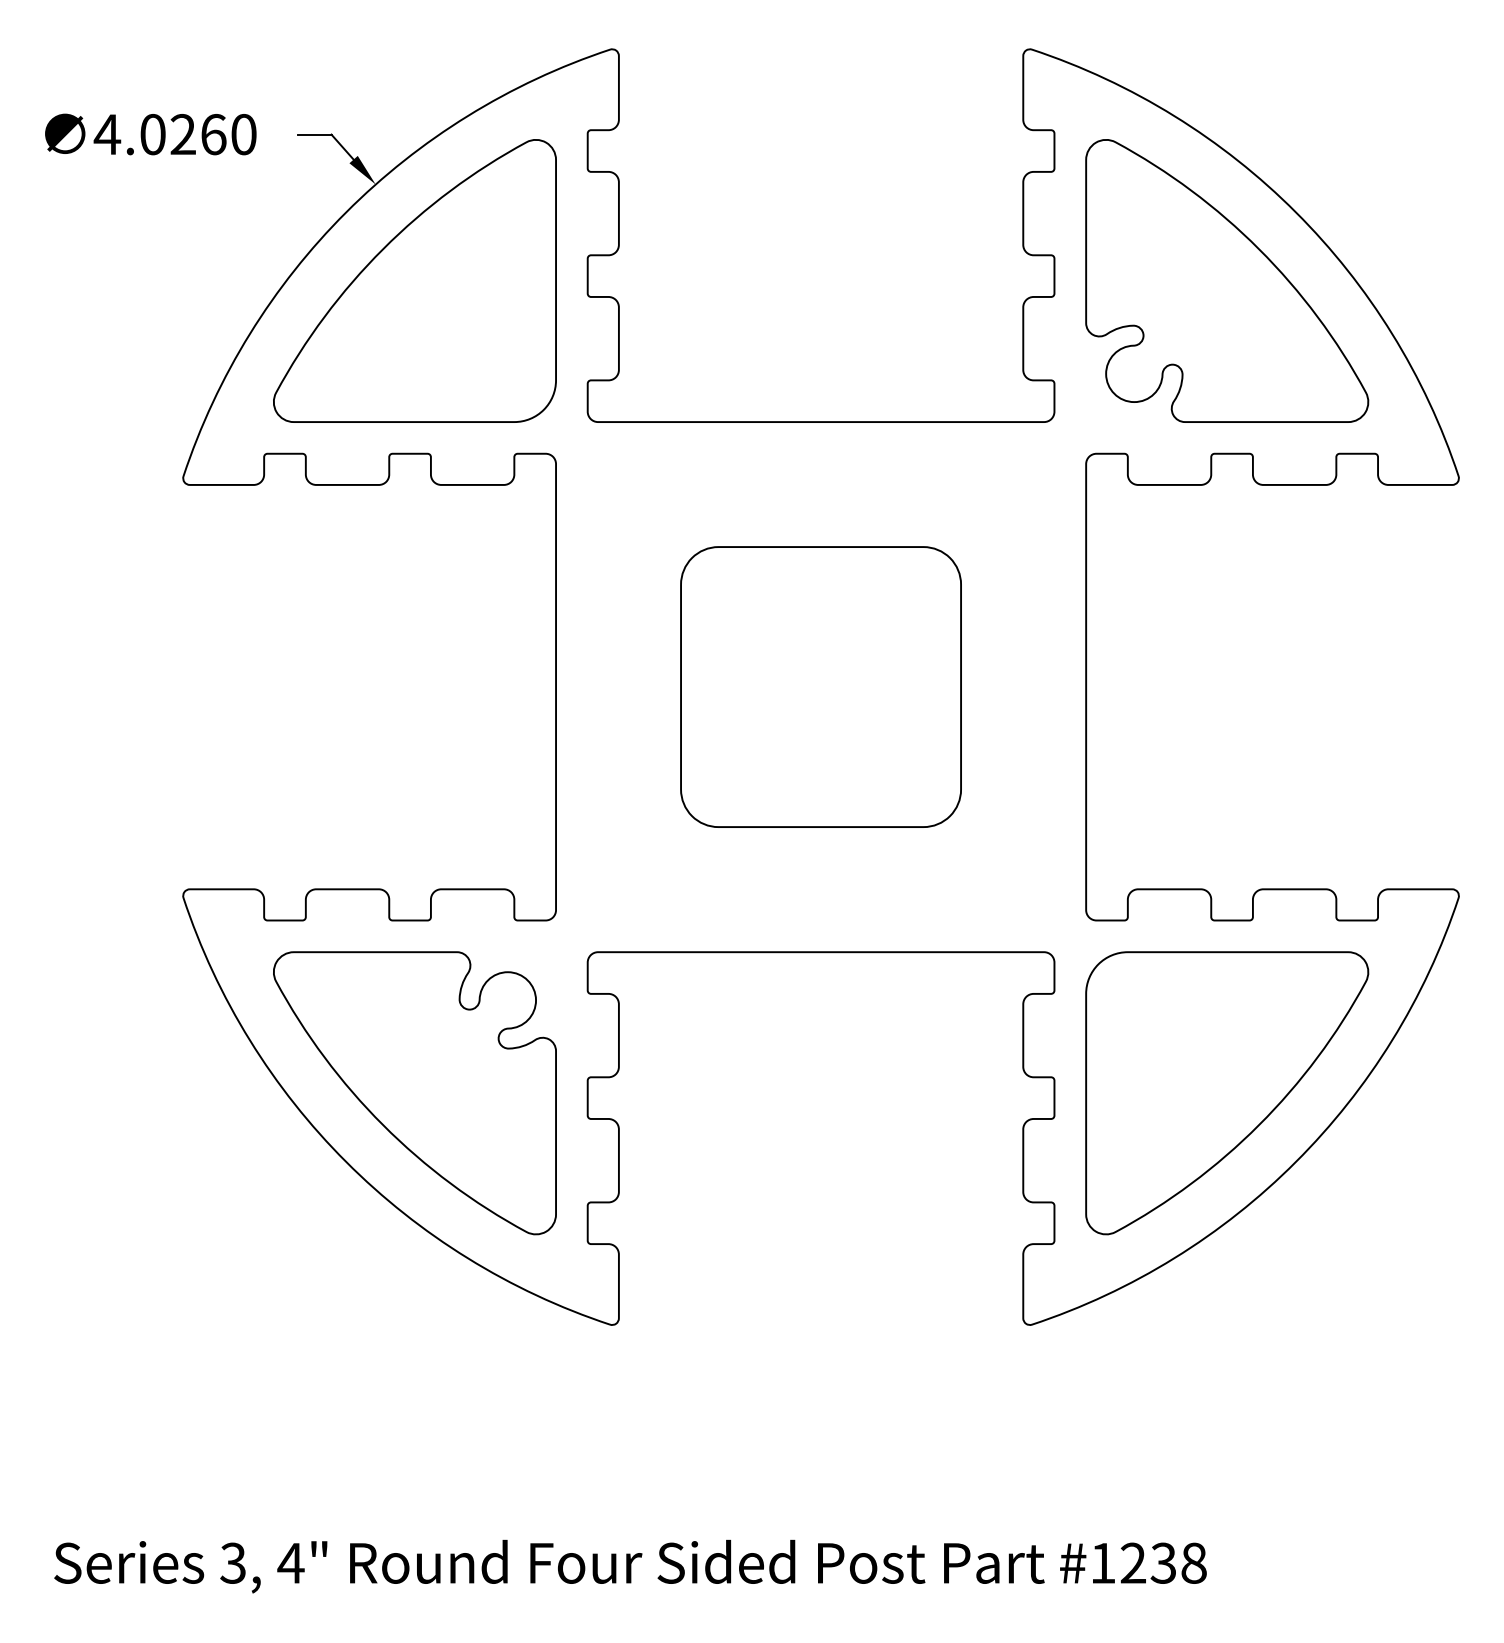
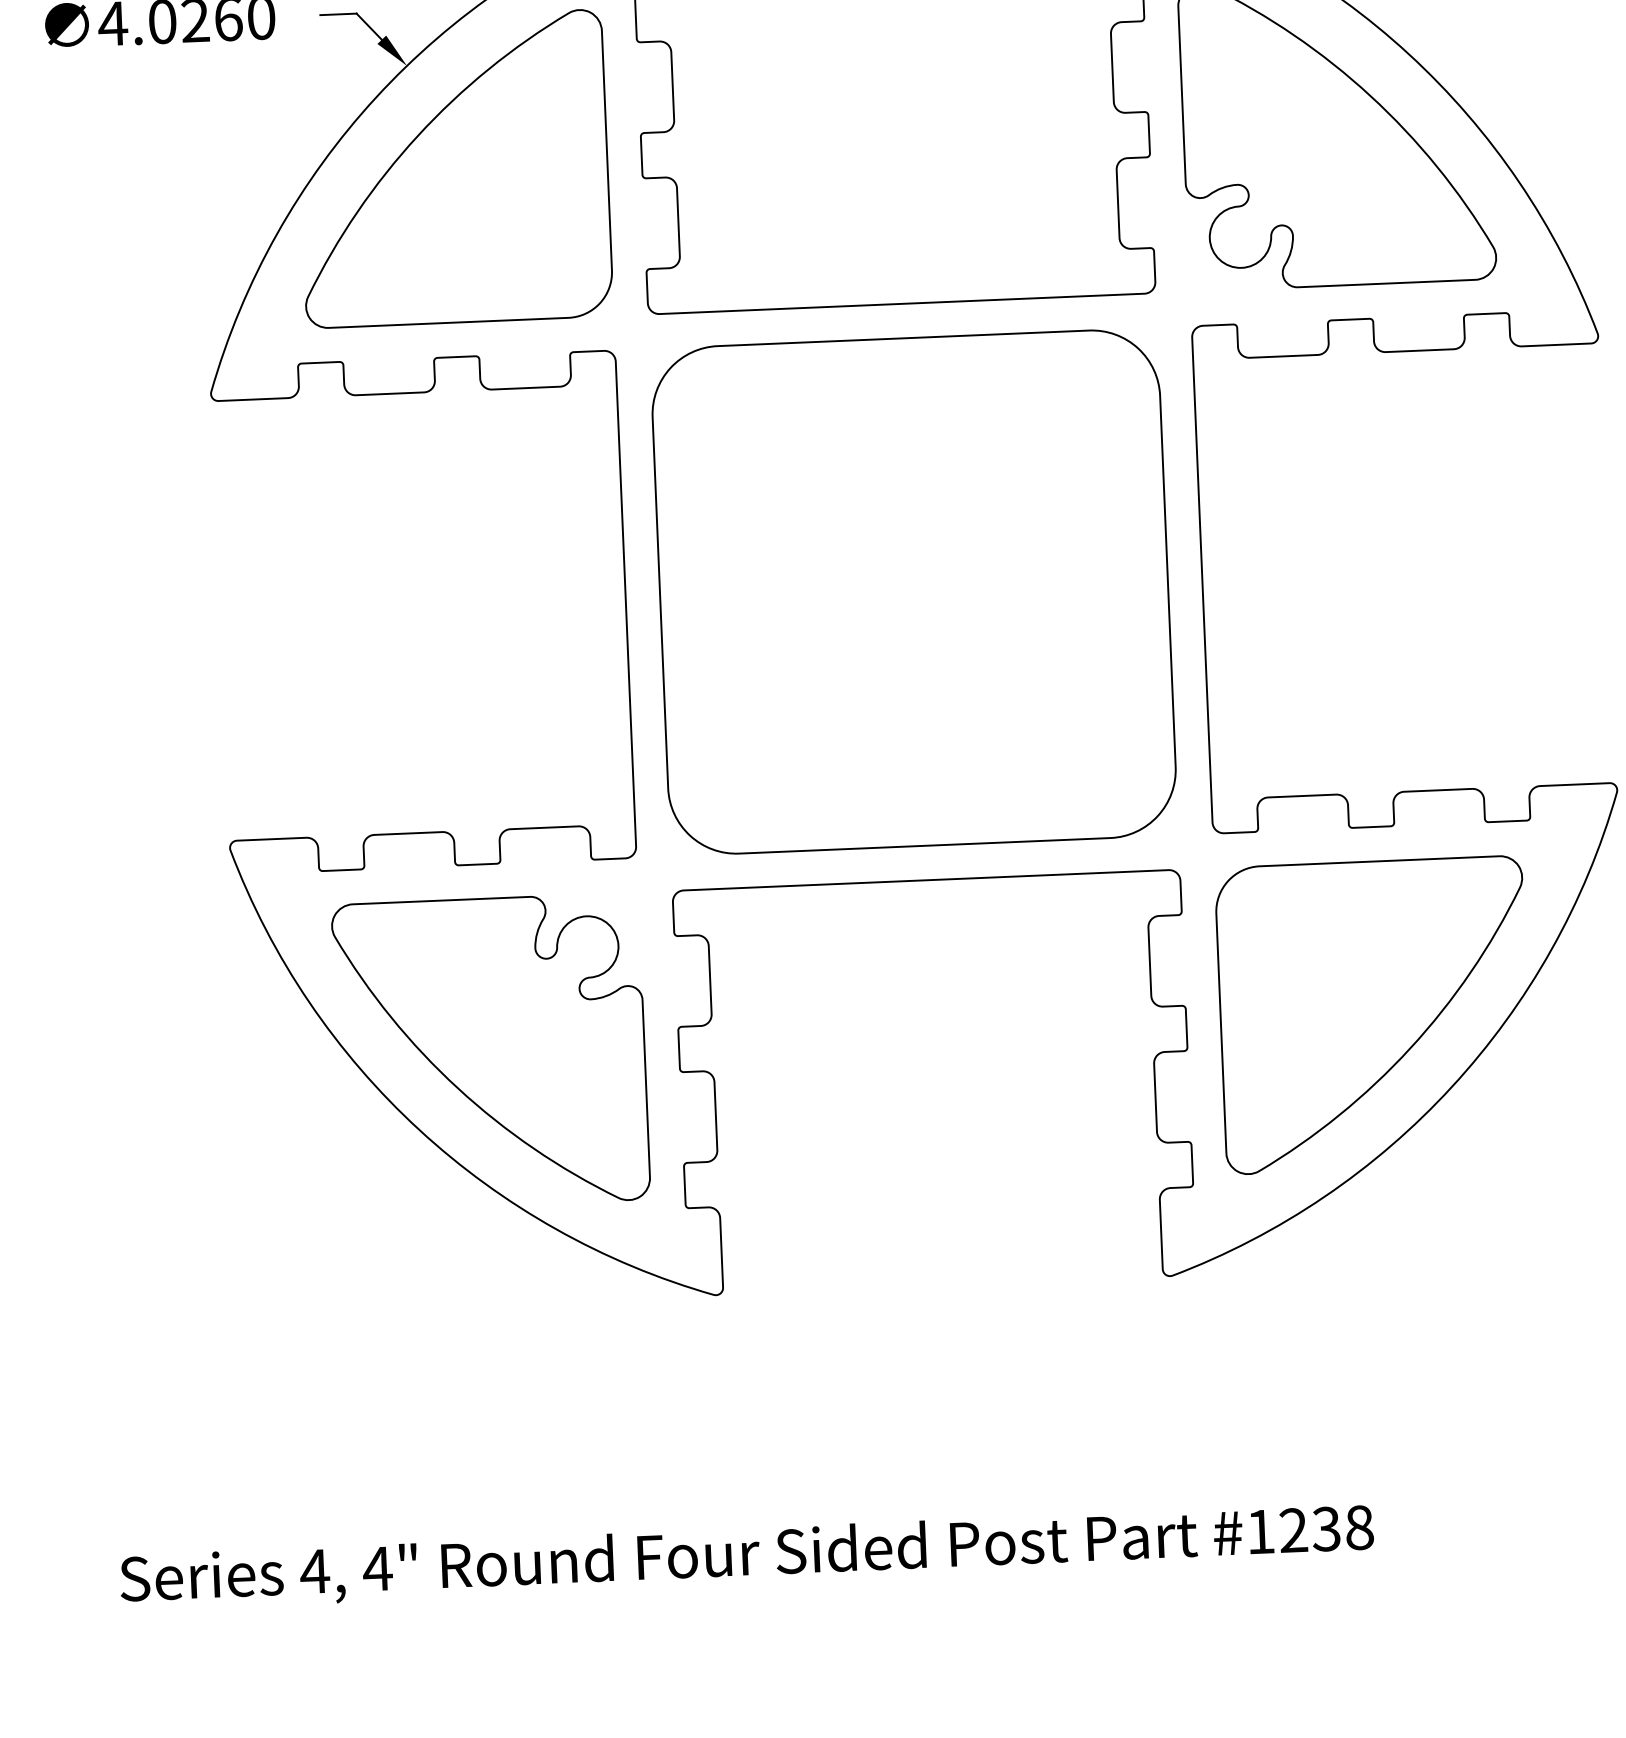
part: (820, 686) -> (913, 591), size x1.67
text: (232, 1562) -> (314, 1570), 3, -> 4,

